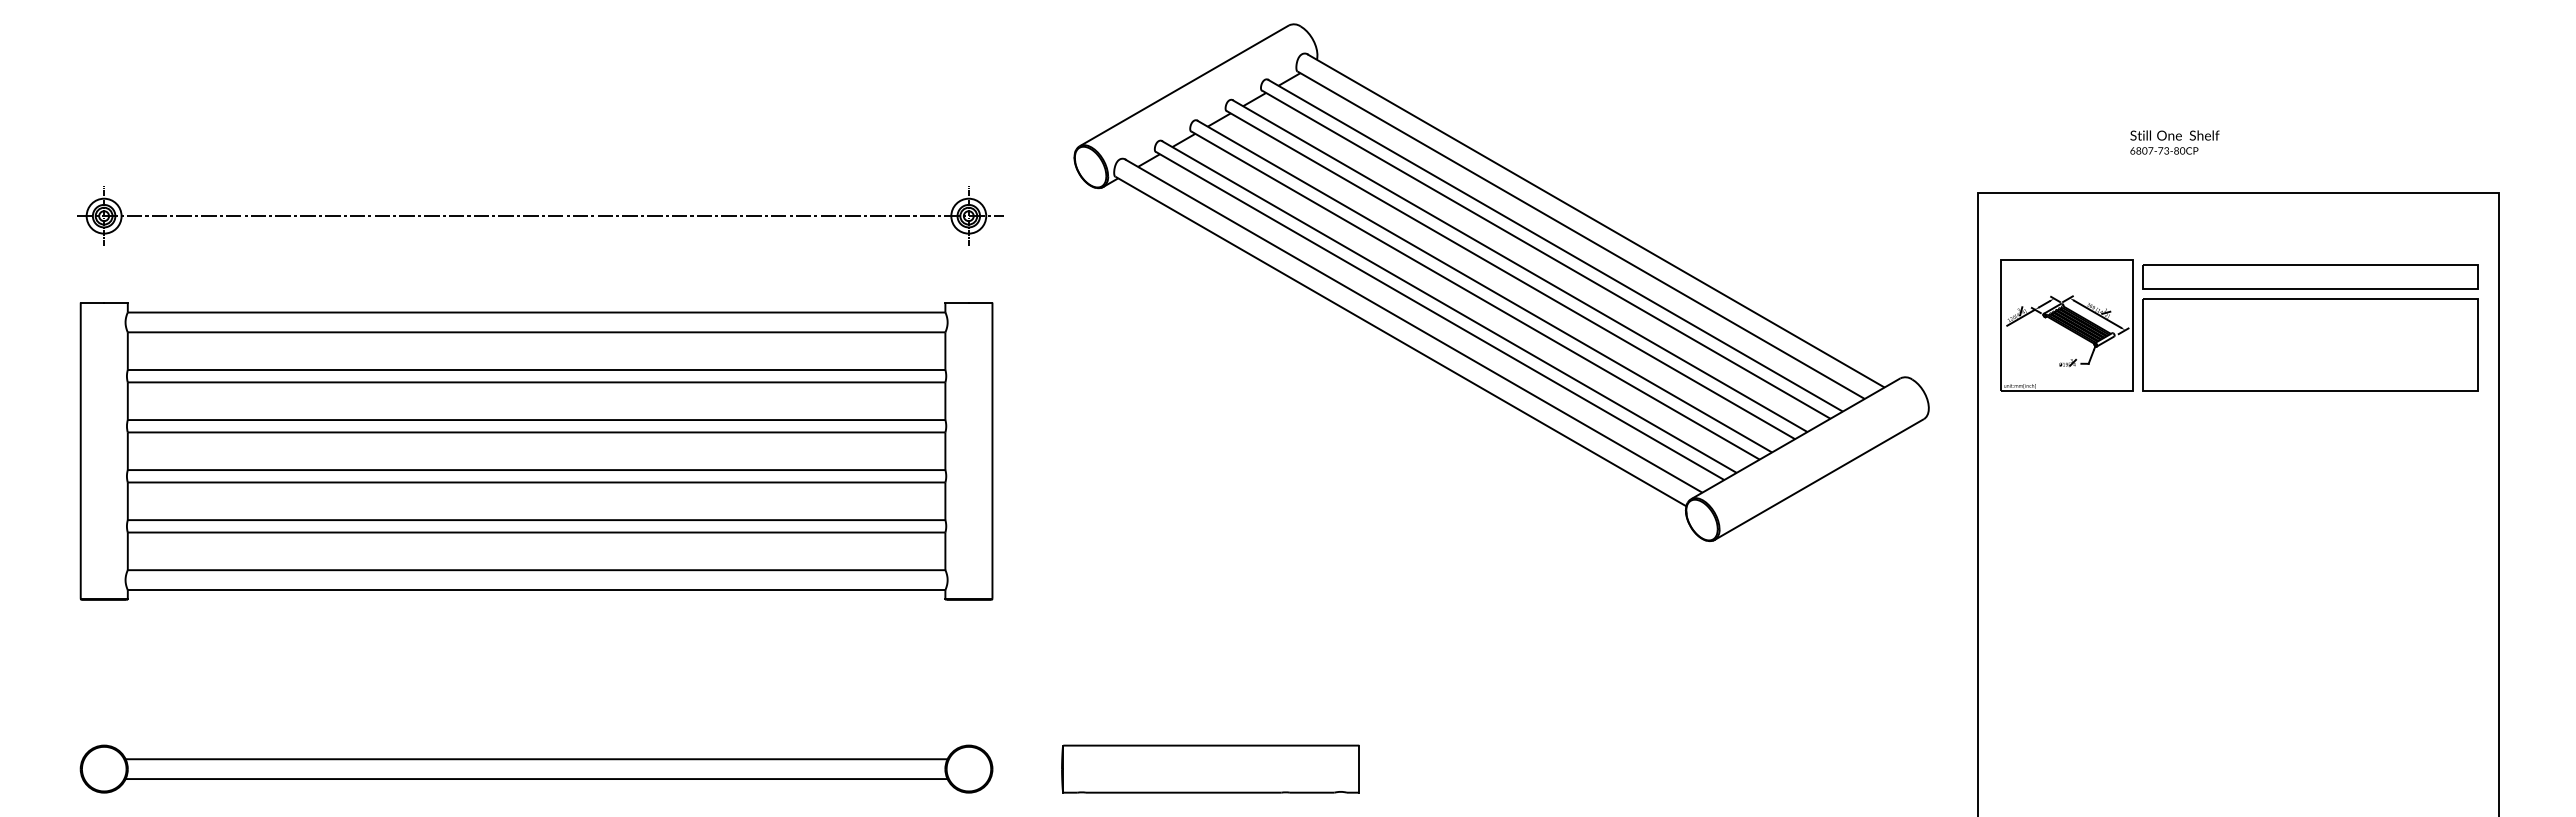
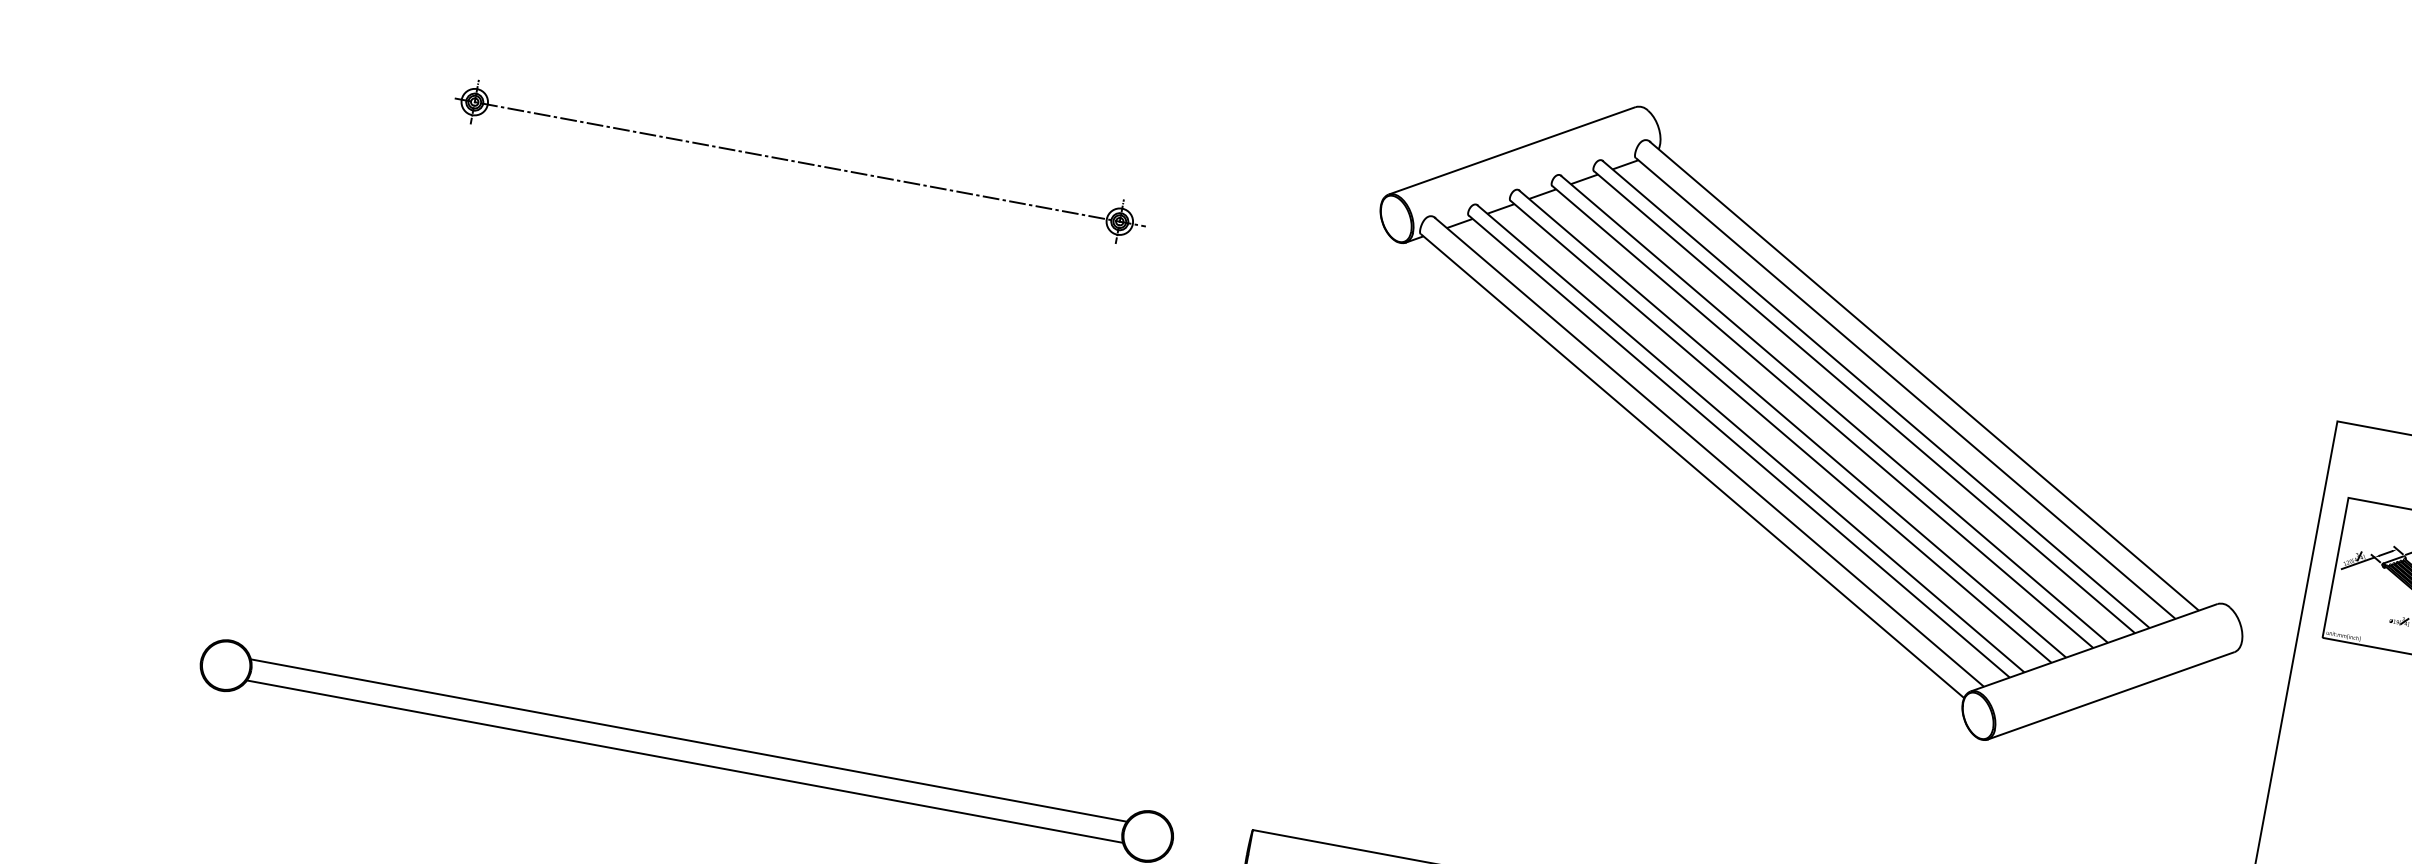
part: (540, 215) -> (800, 161), size x0.7
part: (536, 451) -> (749, 412), removed

